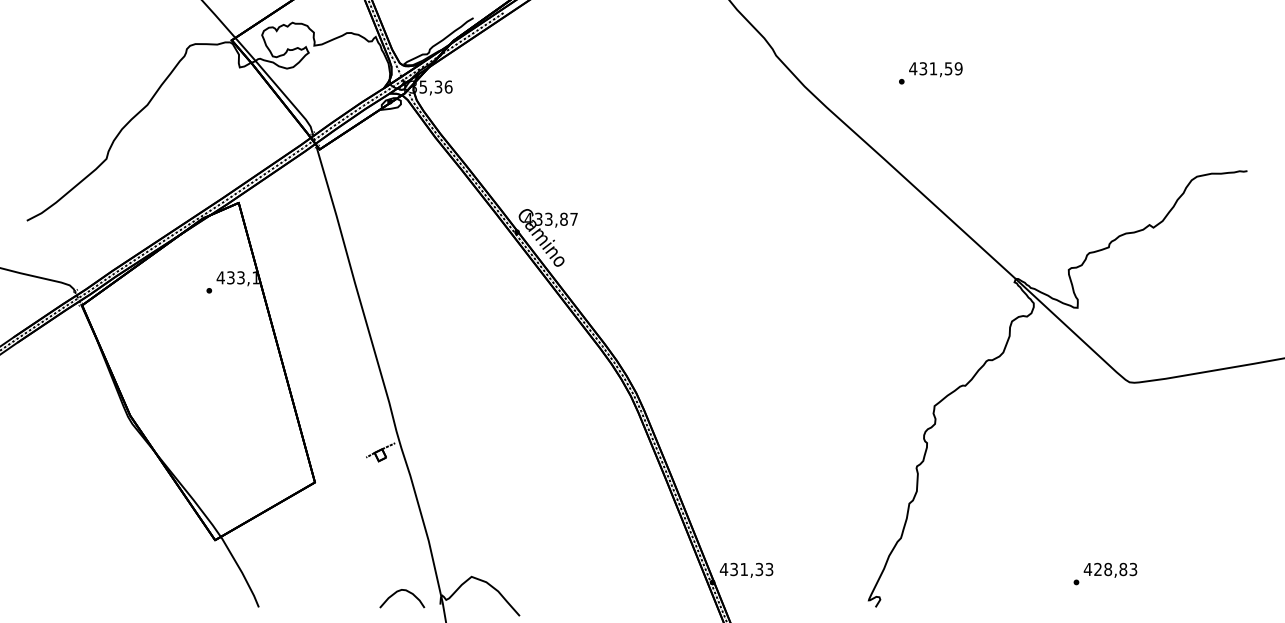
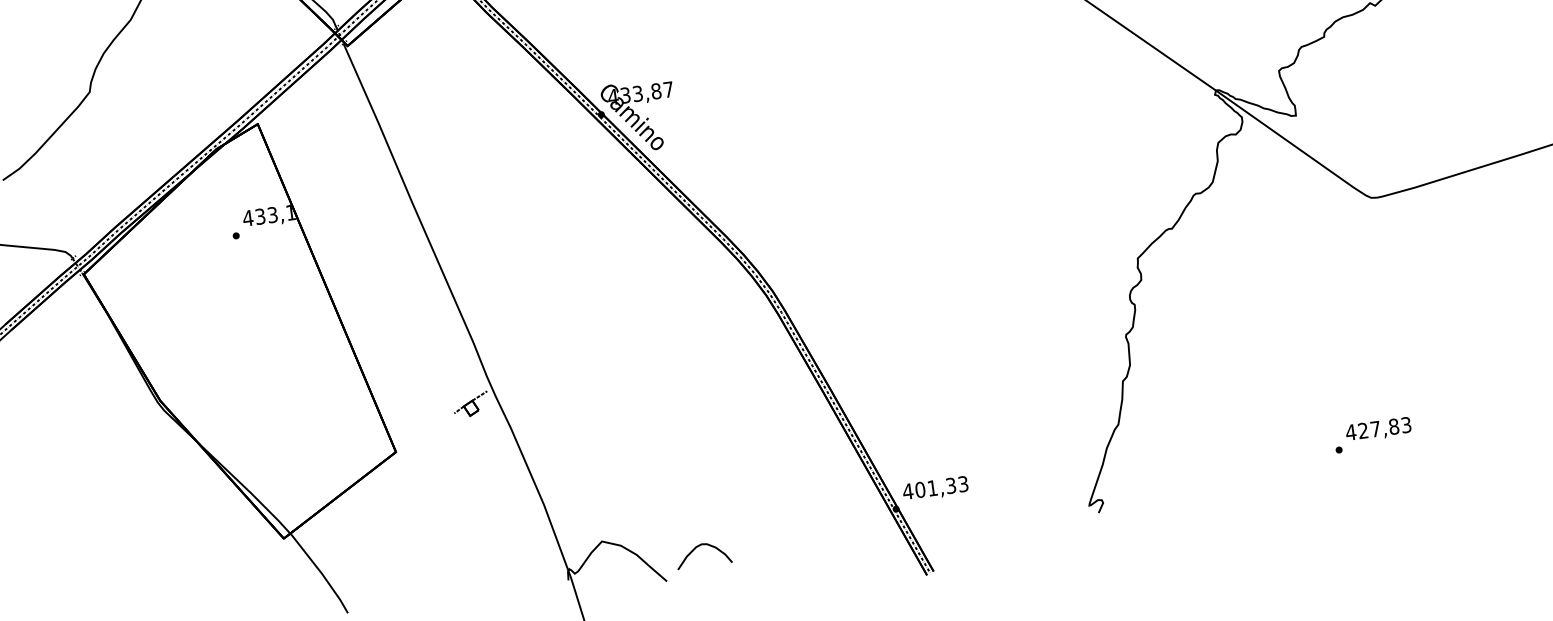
text: (734, 569) -> (920, 489), 431,33 -> 401,33
text: (1108, 569) -> (1376, 429), 428,83 -> 427,83
curve: (400, 591) -> (700, 546), moved

